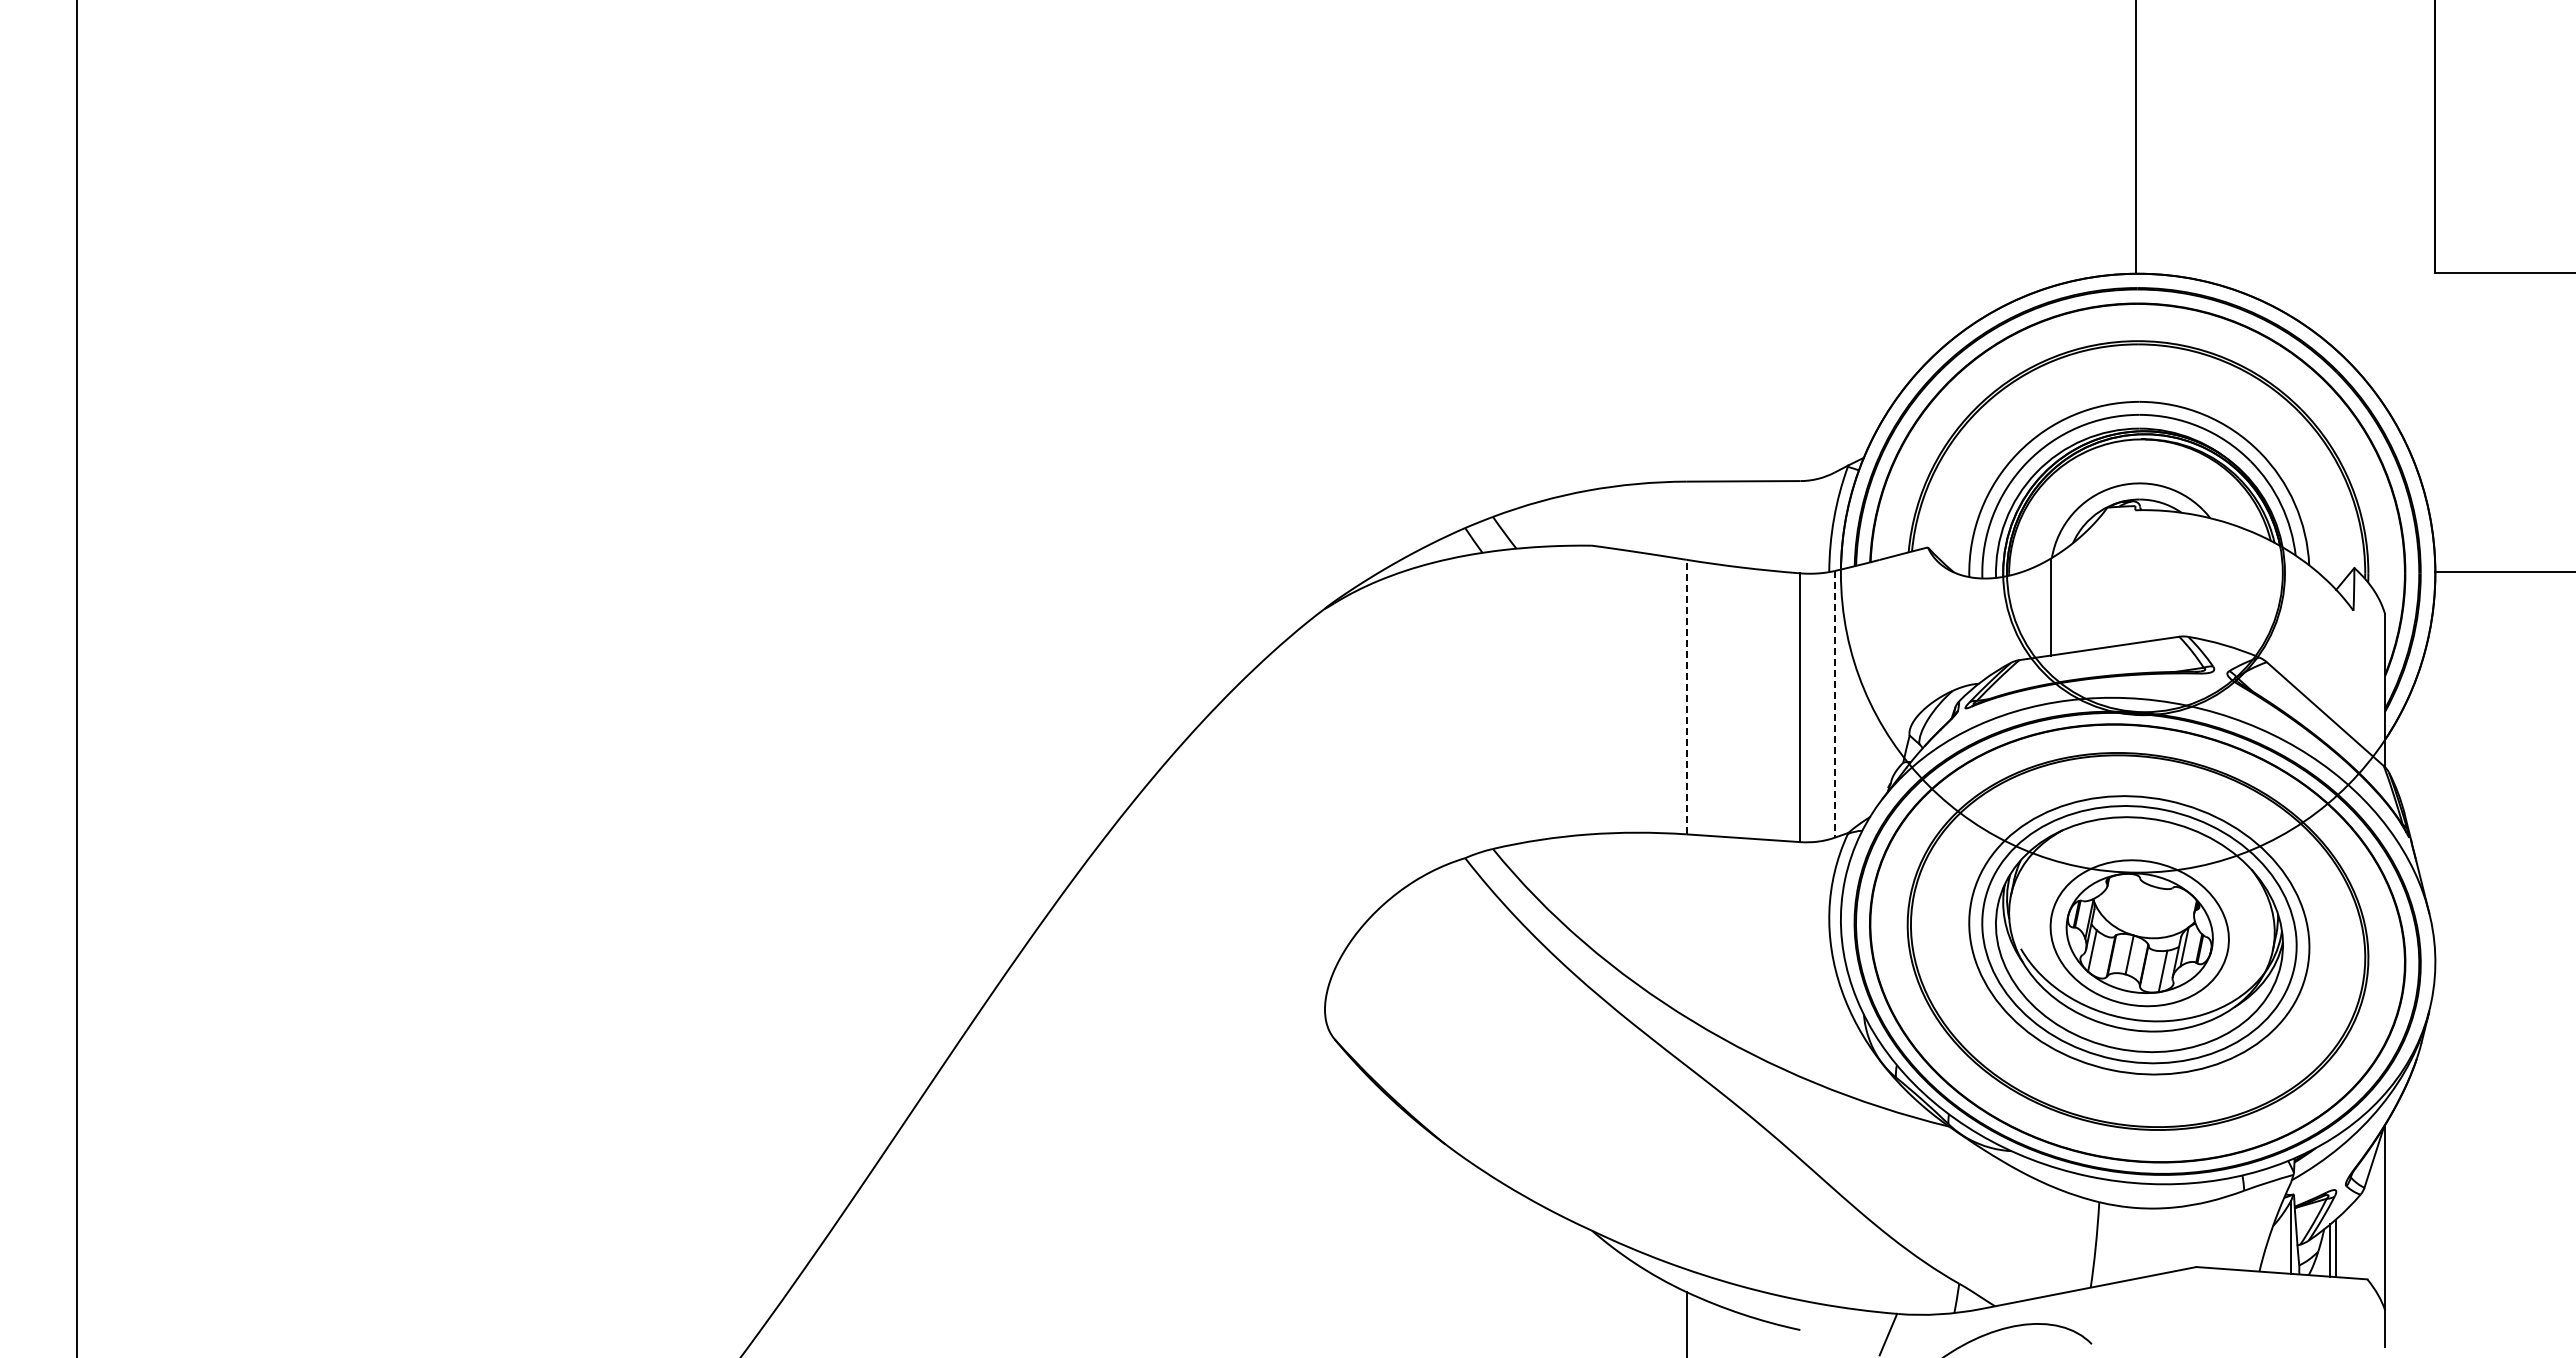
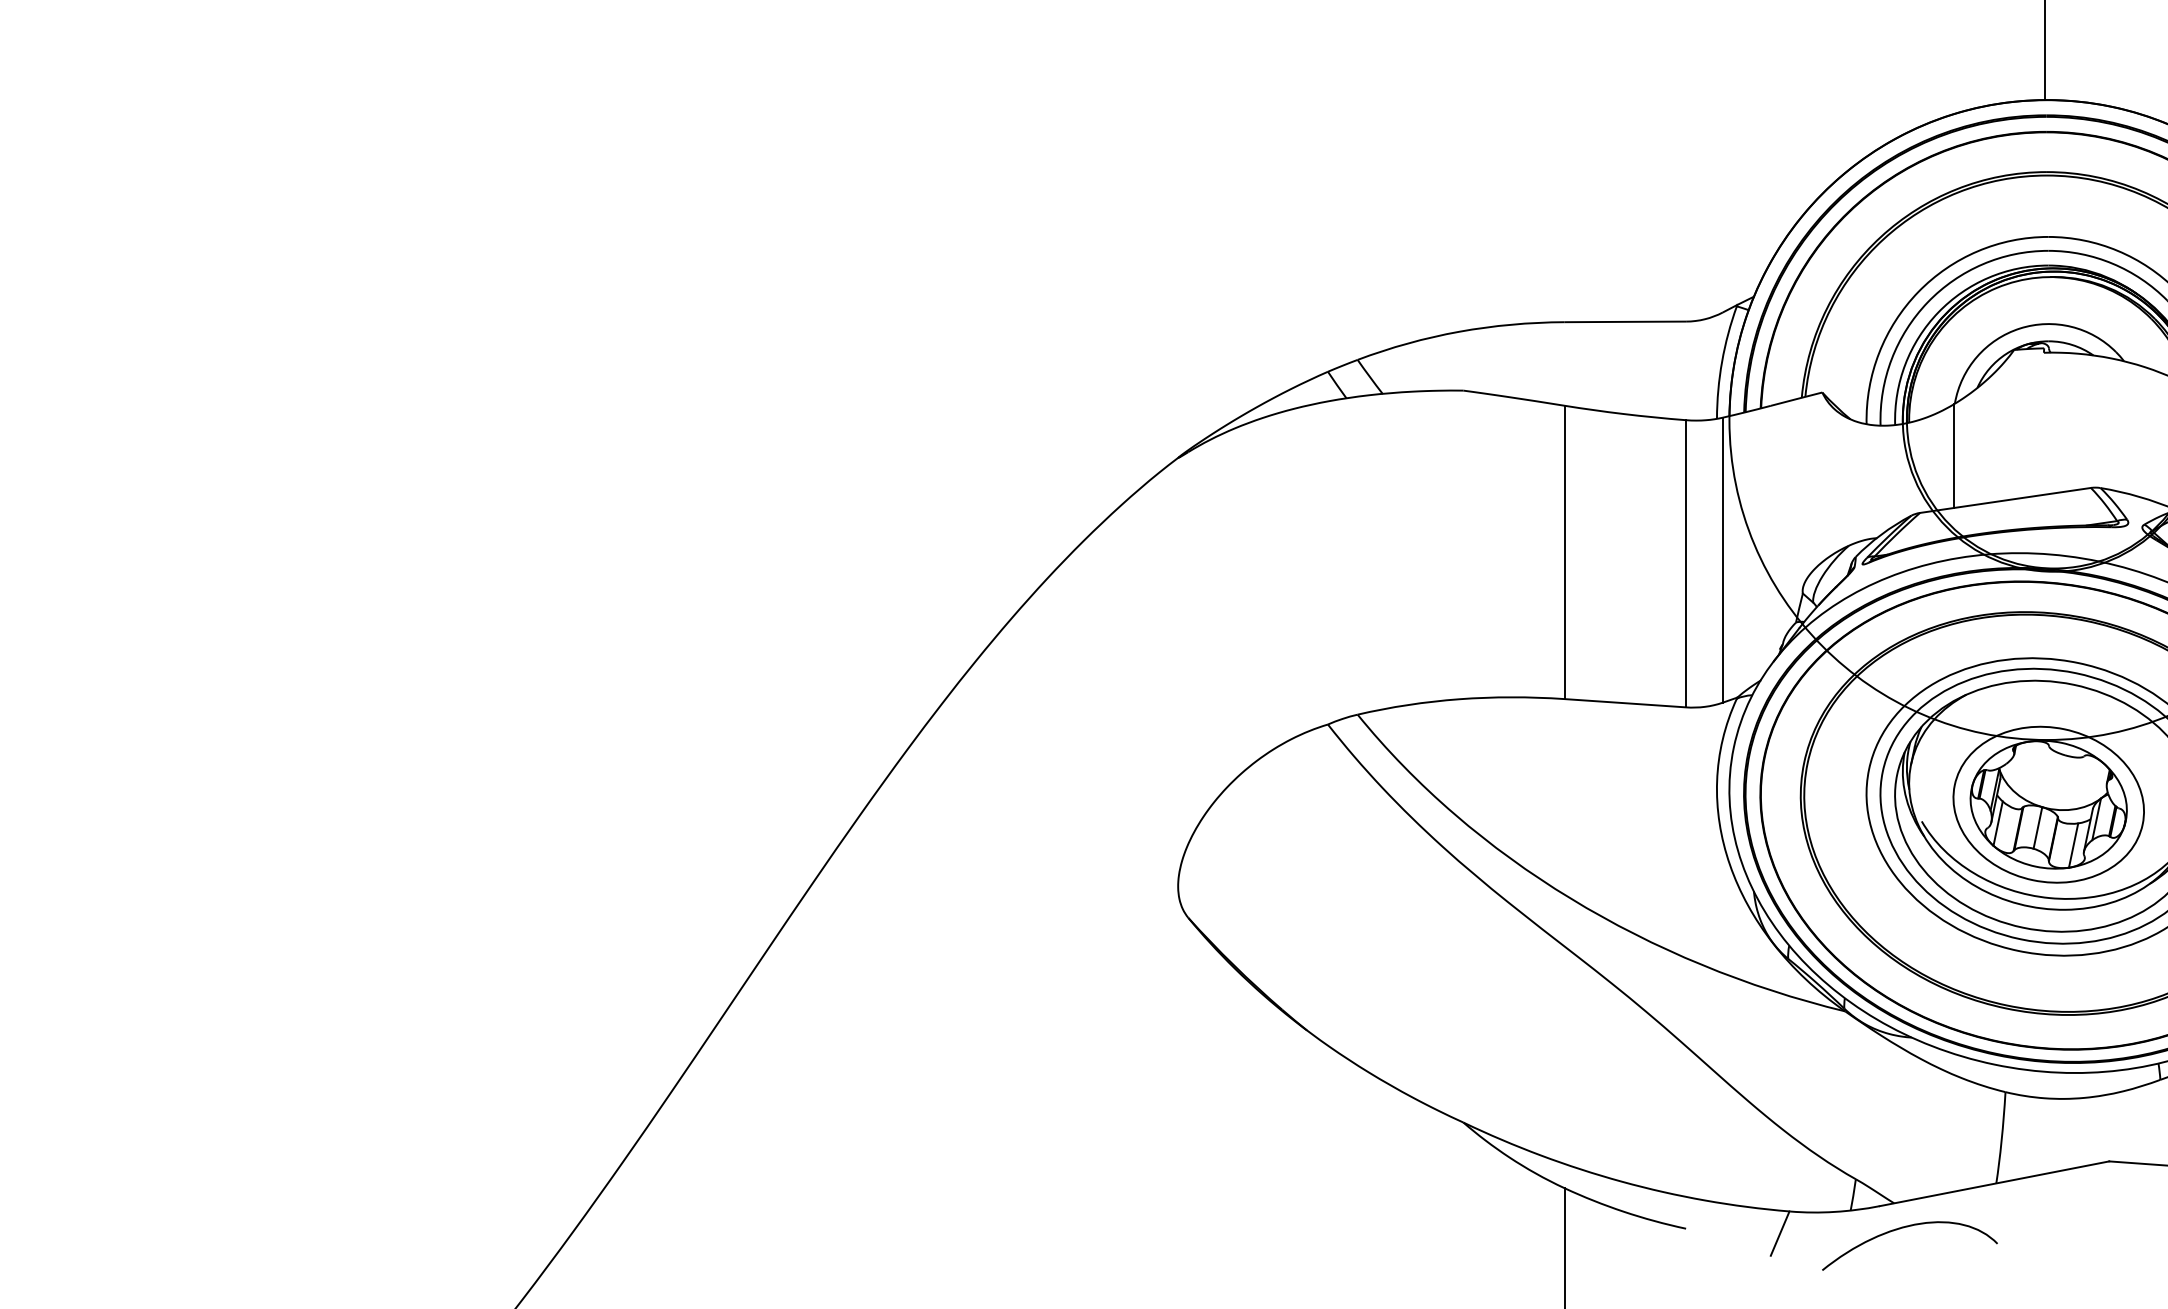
line: (1686, 696) -> (1564, 551), dashed -> solid
line: (1834, 704) -> (1722, 560), dashed -> solid

